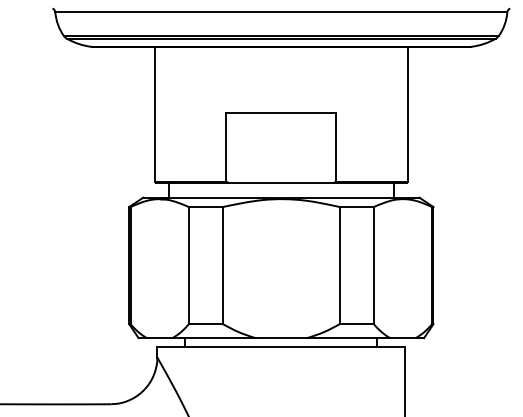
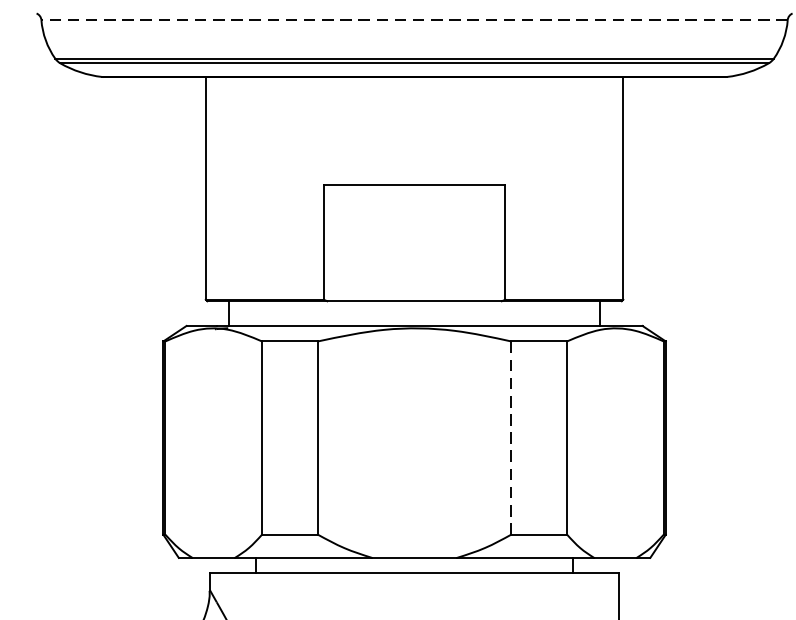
line: (281, 12) -> (414, 20), solid -> dashed
line: (339, 265) -> (510, 437), solid -> dashed

